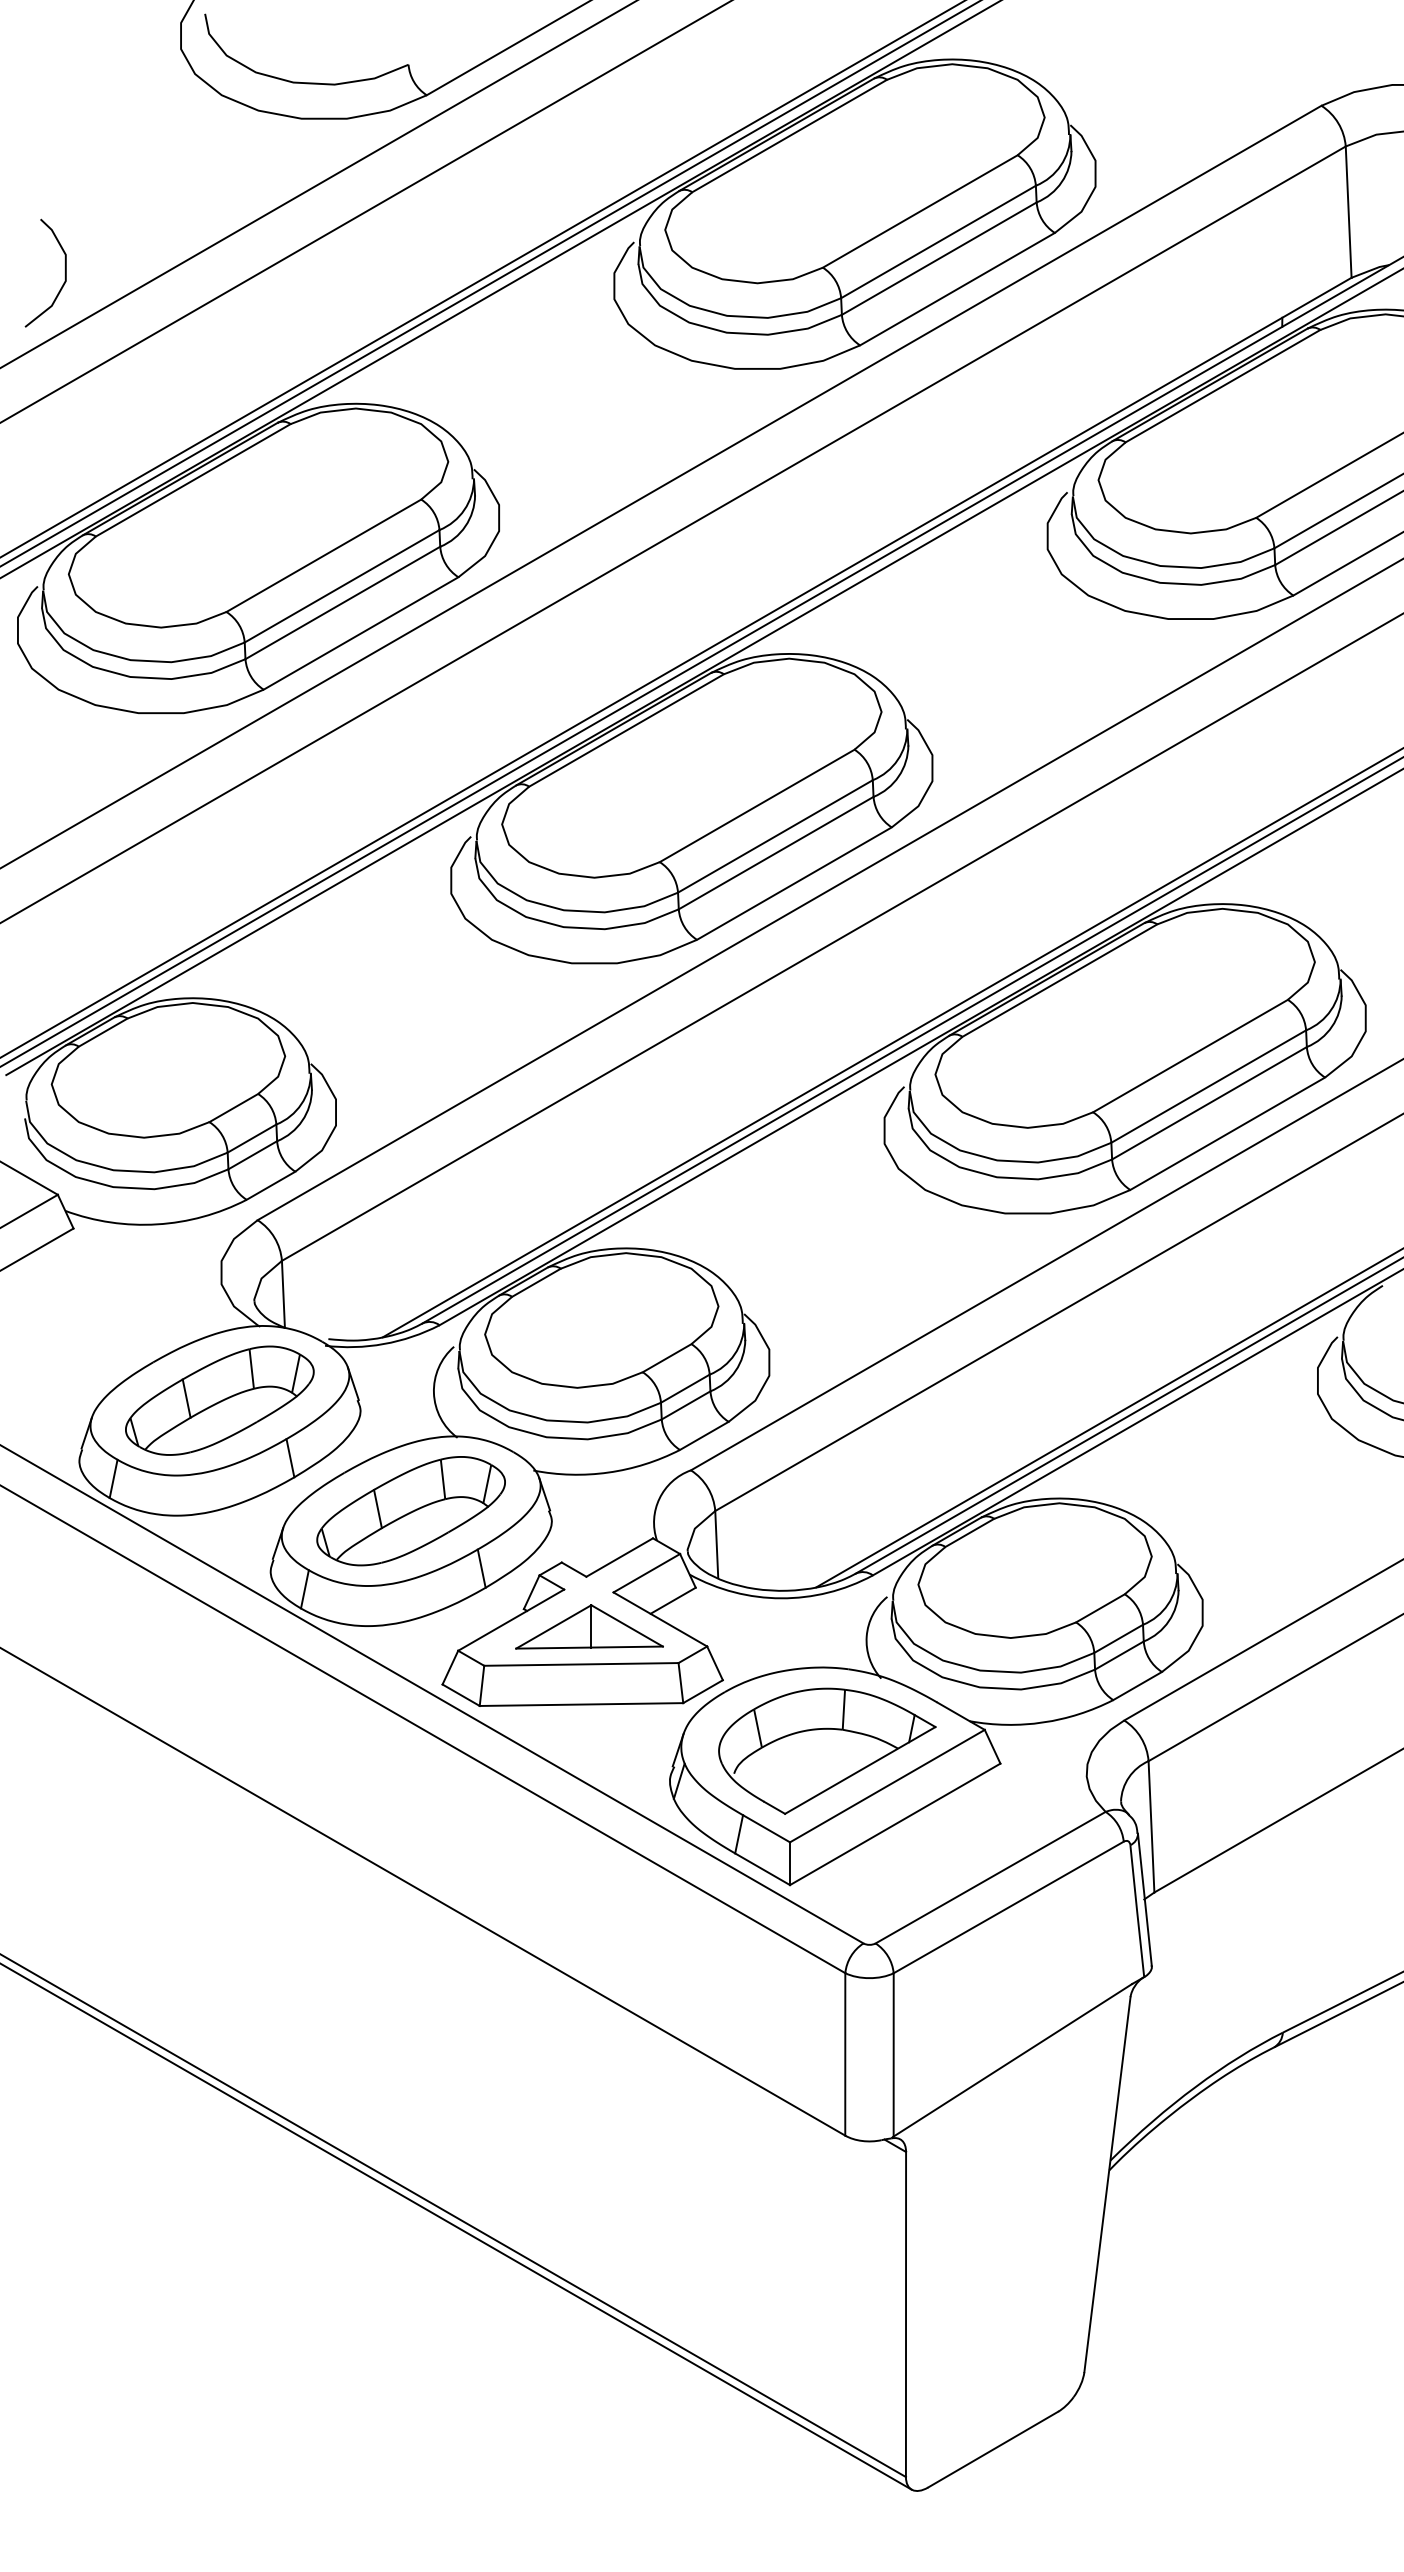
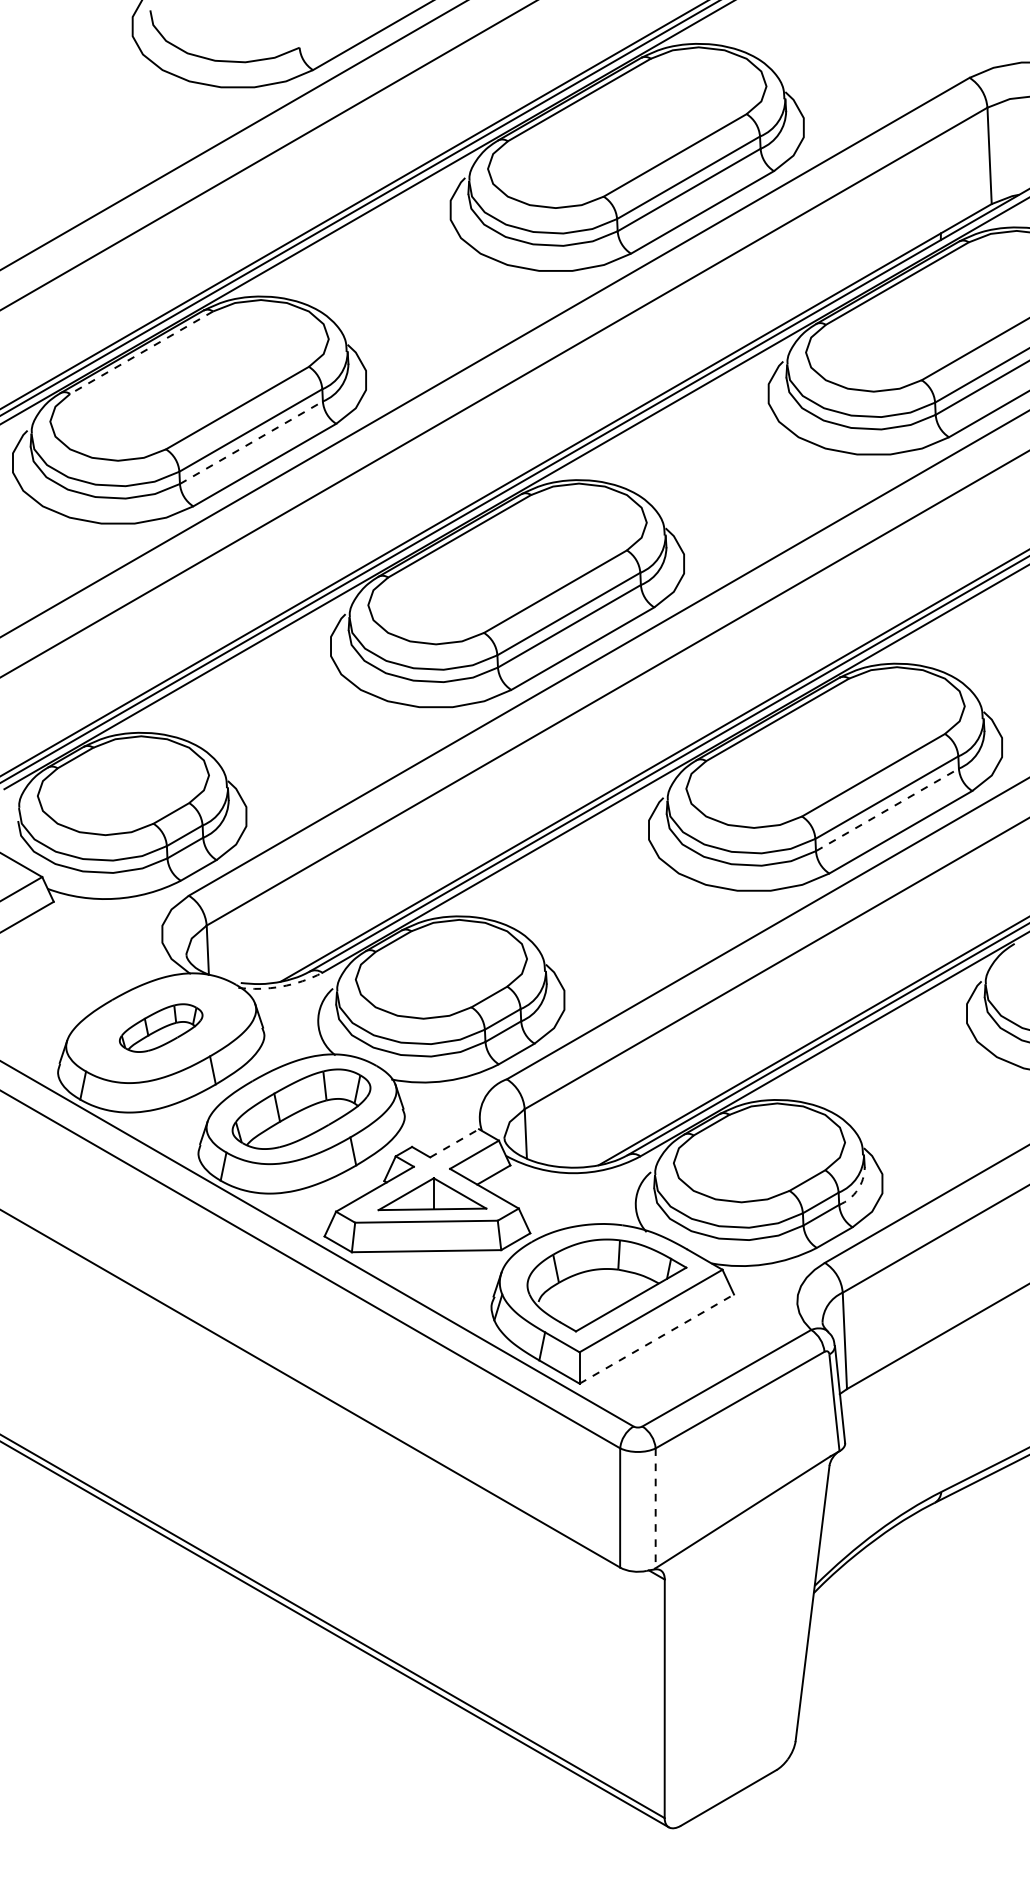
curve: (64, 272) -> (47, 200), removed
line: (192, 480) -> (141, 352), solid -> dashed
line: (343, 602) -> (251, 442), solid -> dashed
line: (1209, 1103) -> (887, 810), solid -> dashed
arc: (383, 1344) -> (281, 986), solid -> dashed
part: (219, 1400) -> (160, 1028), size x0.6
line: (620, 1557) -> (455, 1143), solid -> dashed
arc: (1168, 1621) -> (857, 1190), solid -> dashed
line: (895, 1824) -> (657, 1339), solid -> dashed
line: (893, 2054) -> (655, 1508), solid -> dashed

